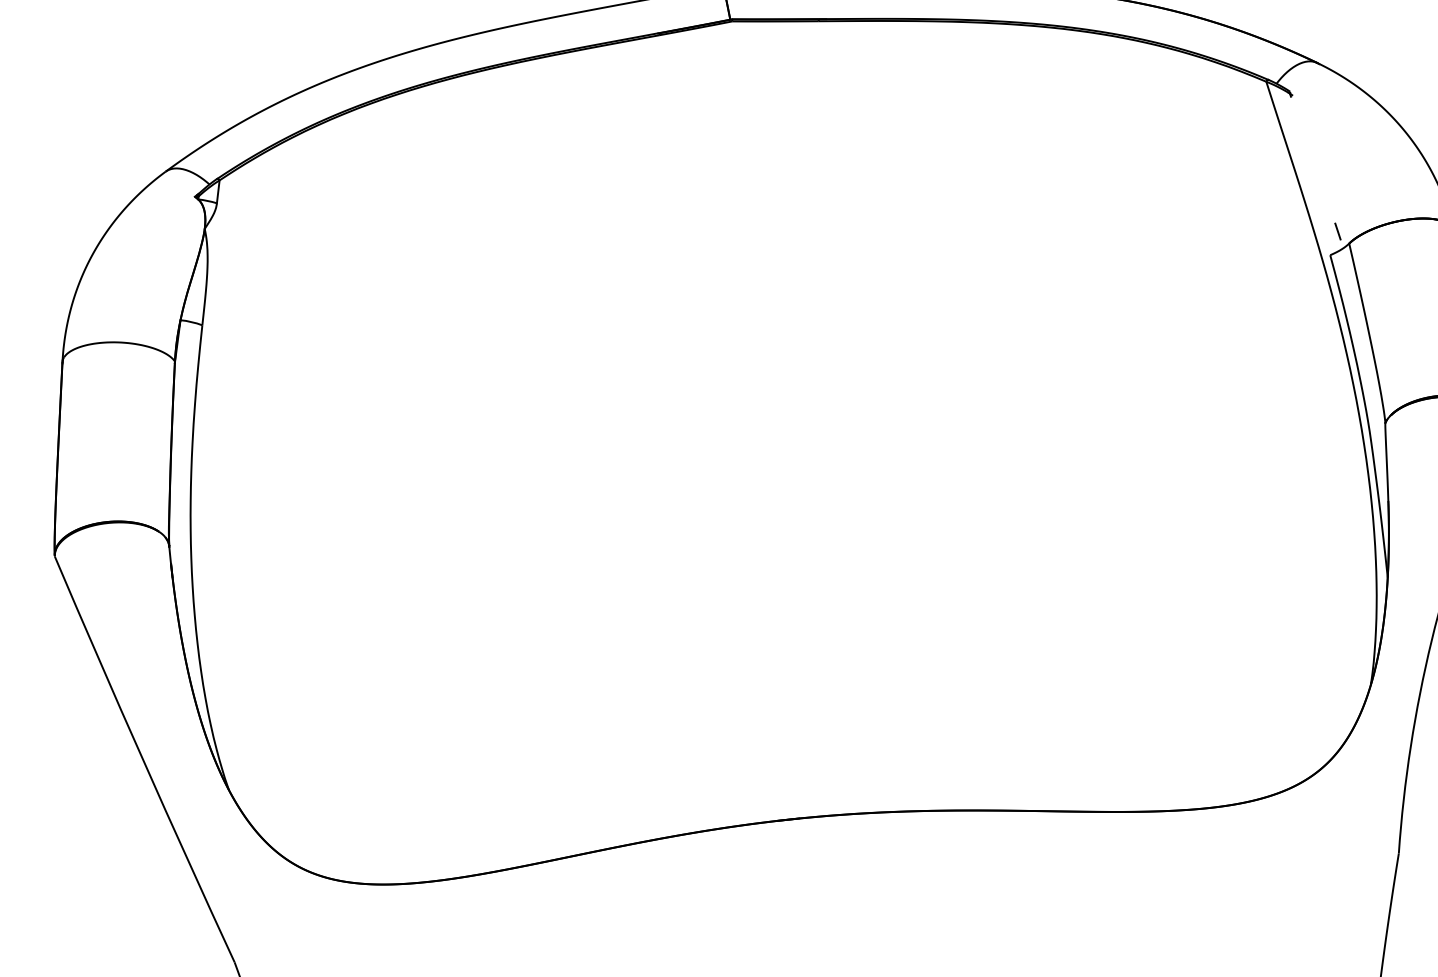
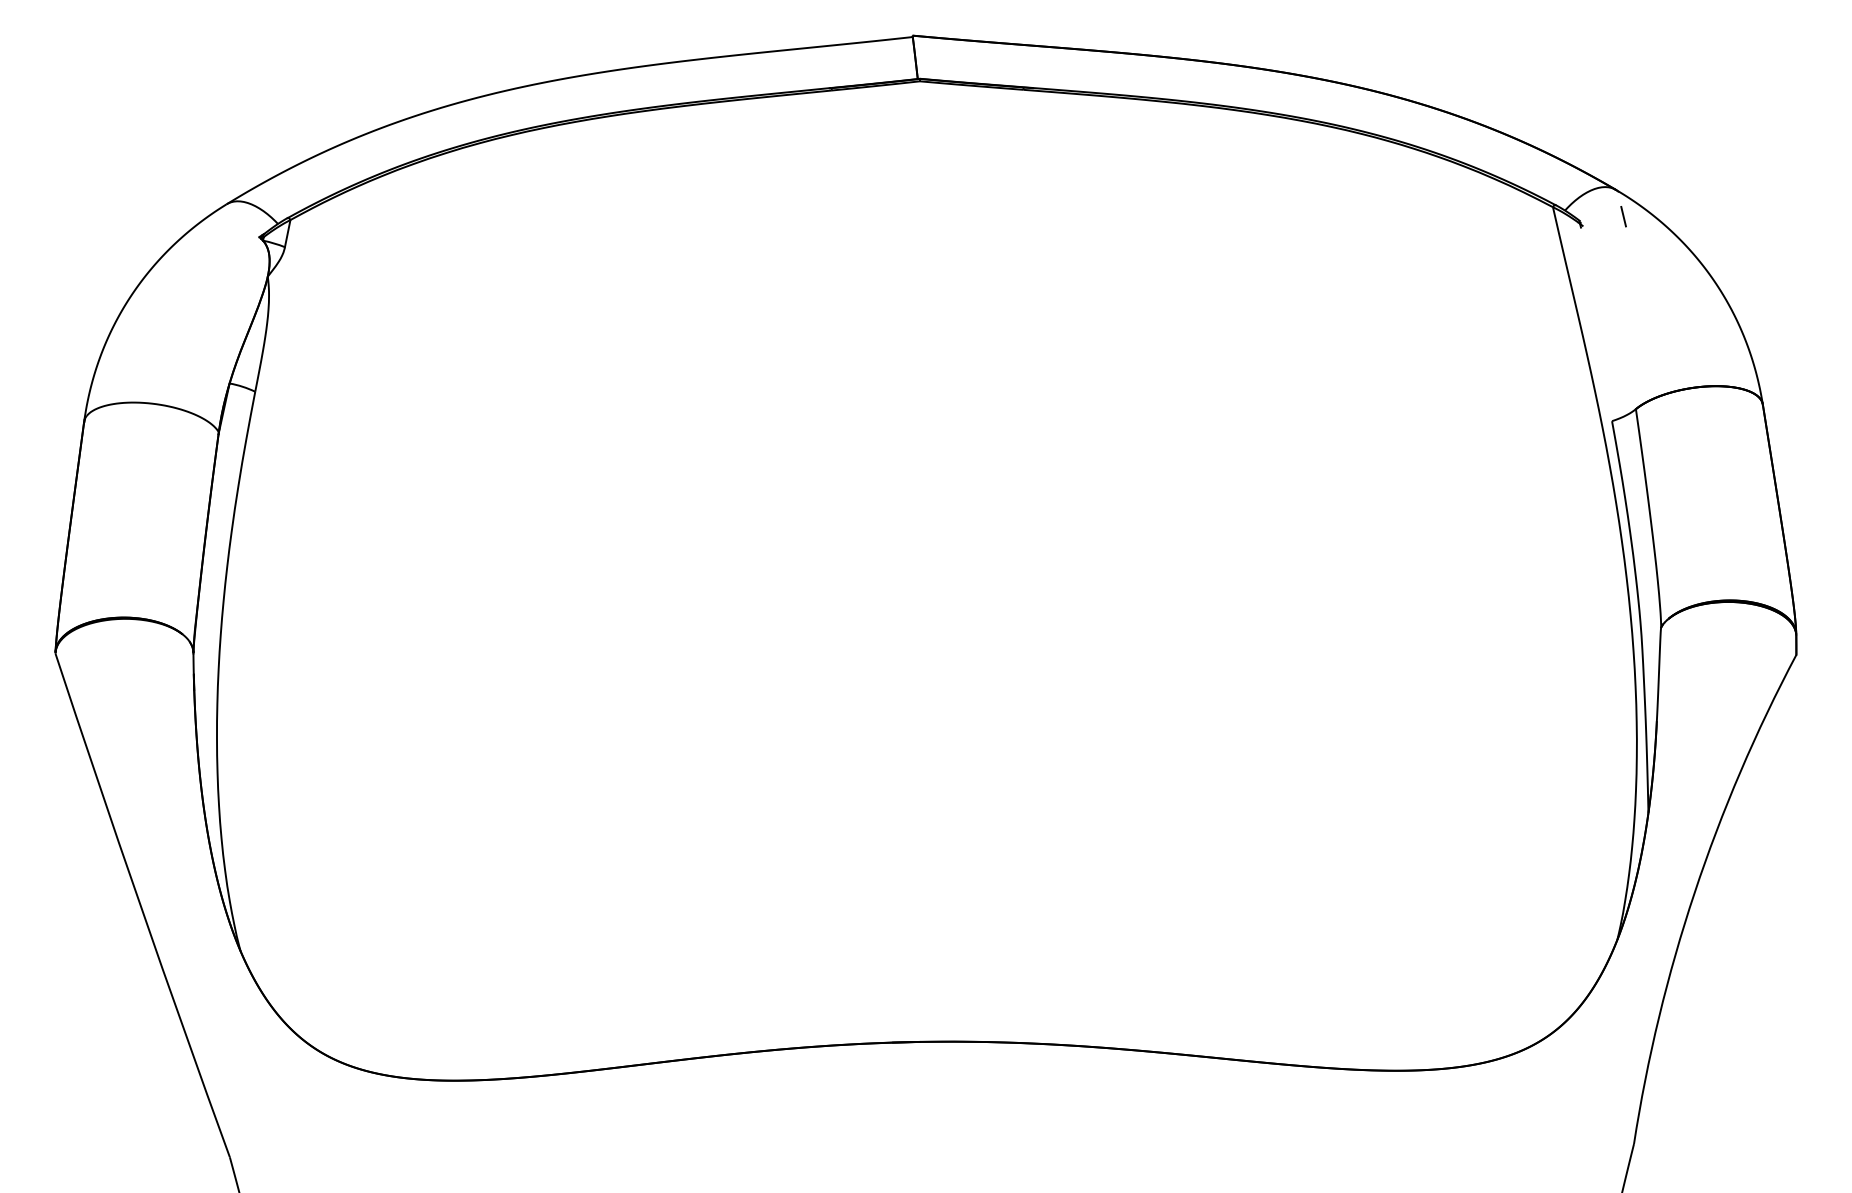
line: (1337, 231) -> (1623, 216), moved

